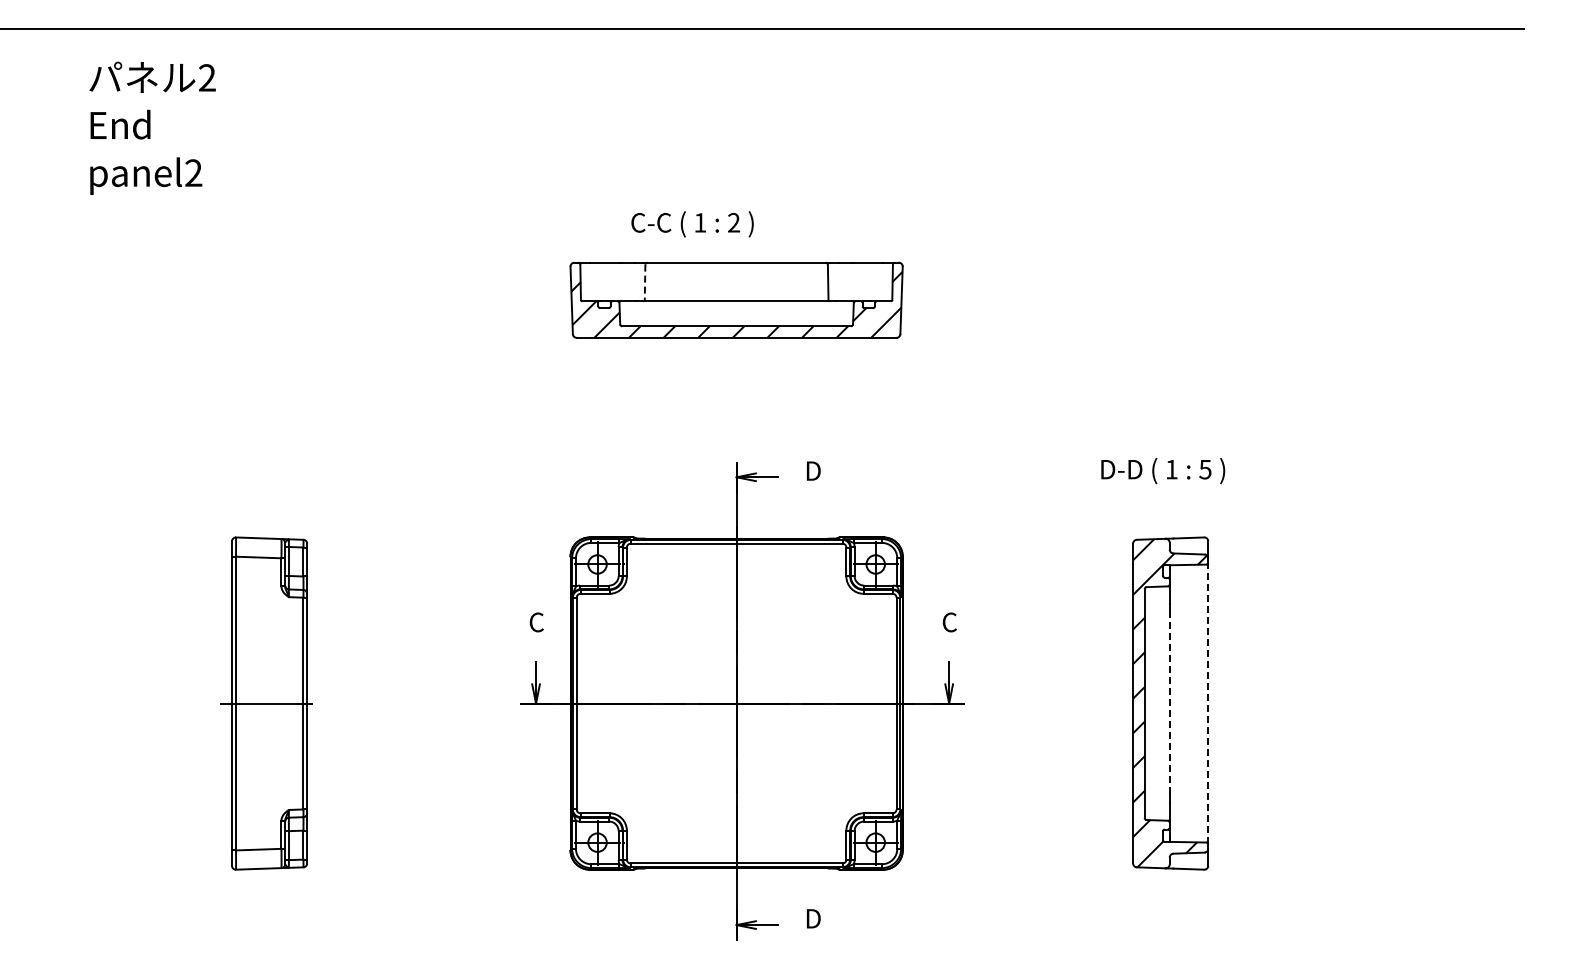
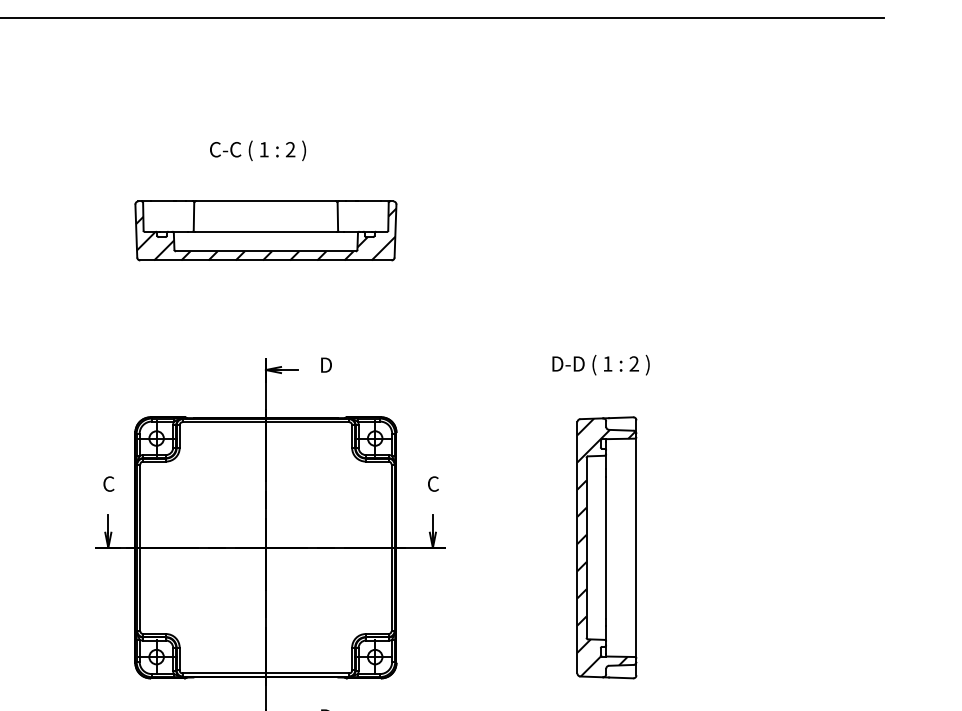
text: (692, 224) -> (257, 150), moved
line: (645, 283) -> (194, 217), dashed -> solid
text: (1205, 469) -> (634, 363), 5 -> 2
line: (1169, 703) -> (606, 547), dashed -> solid
line: (1208, 703) -> (636, 547), dashed -> solid

